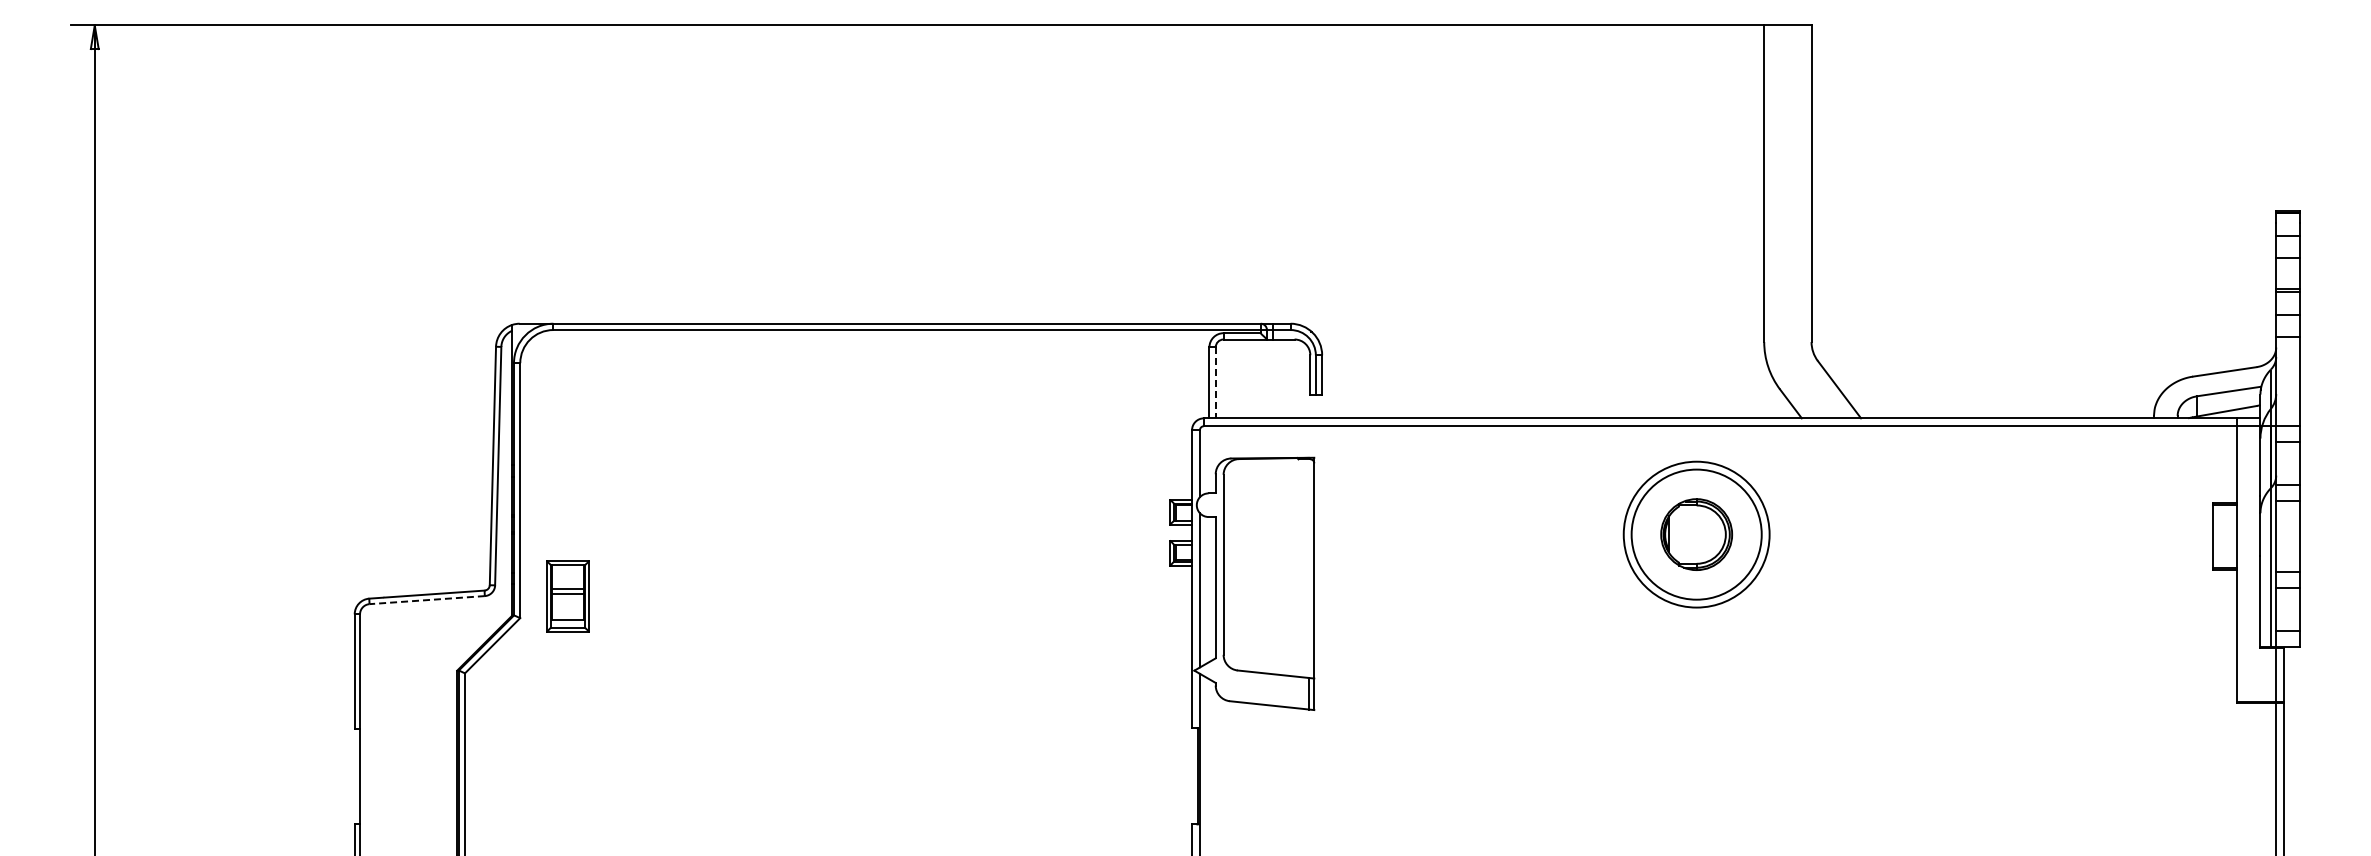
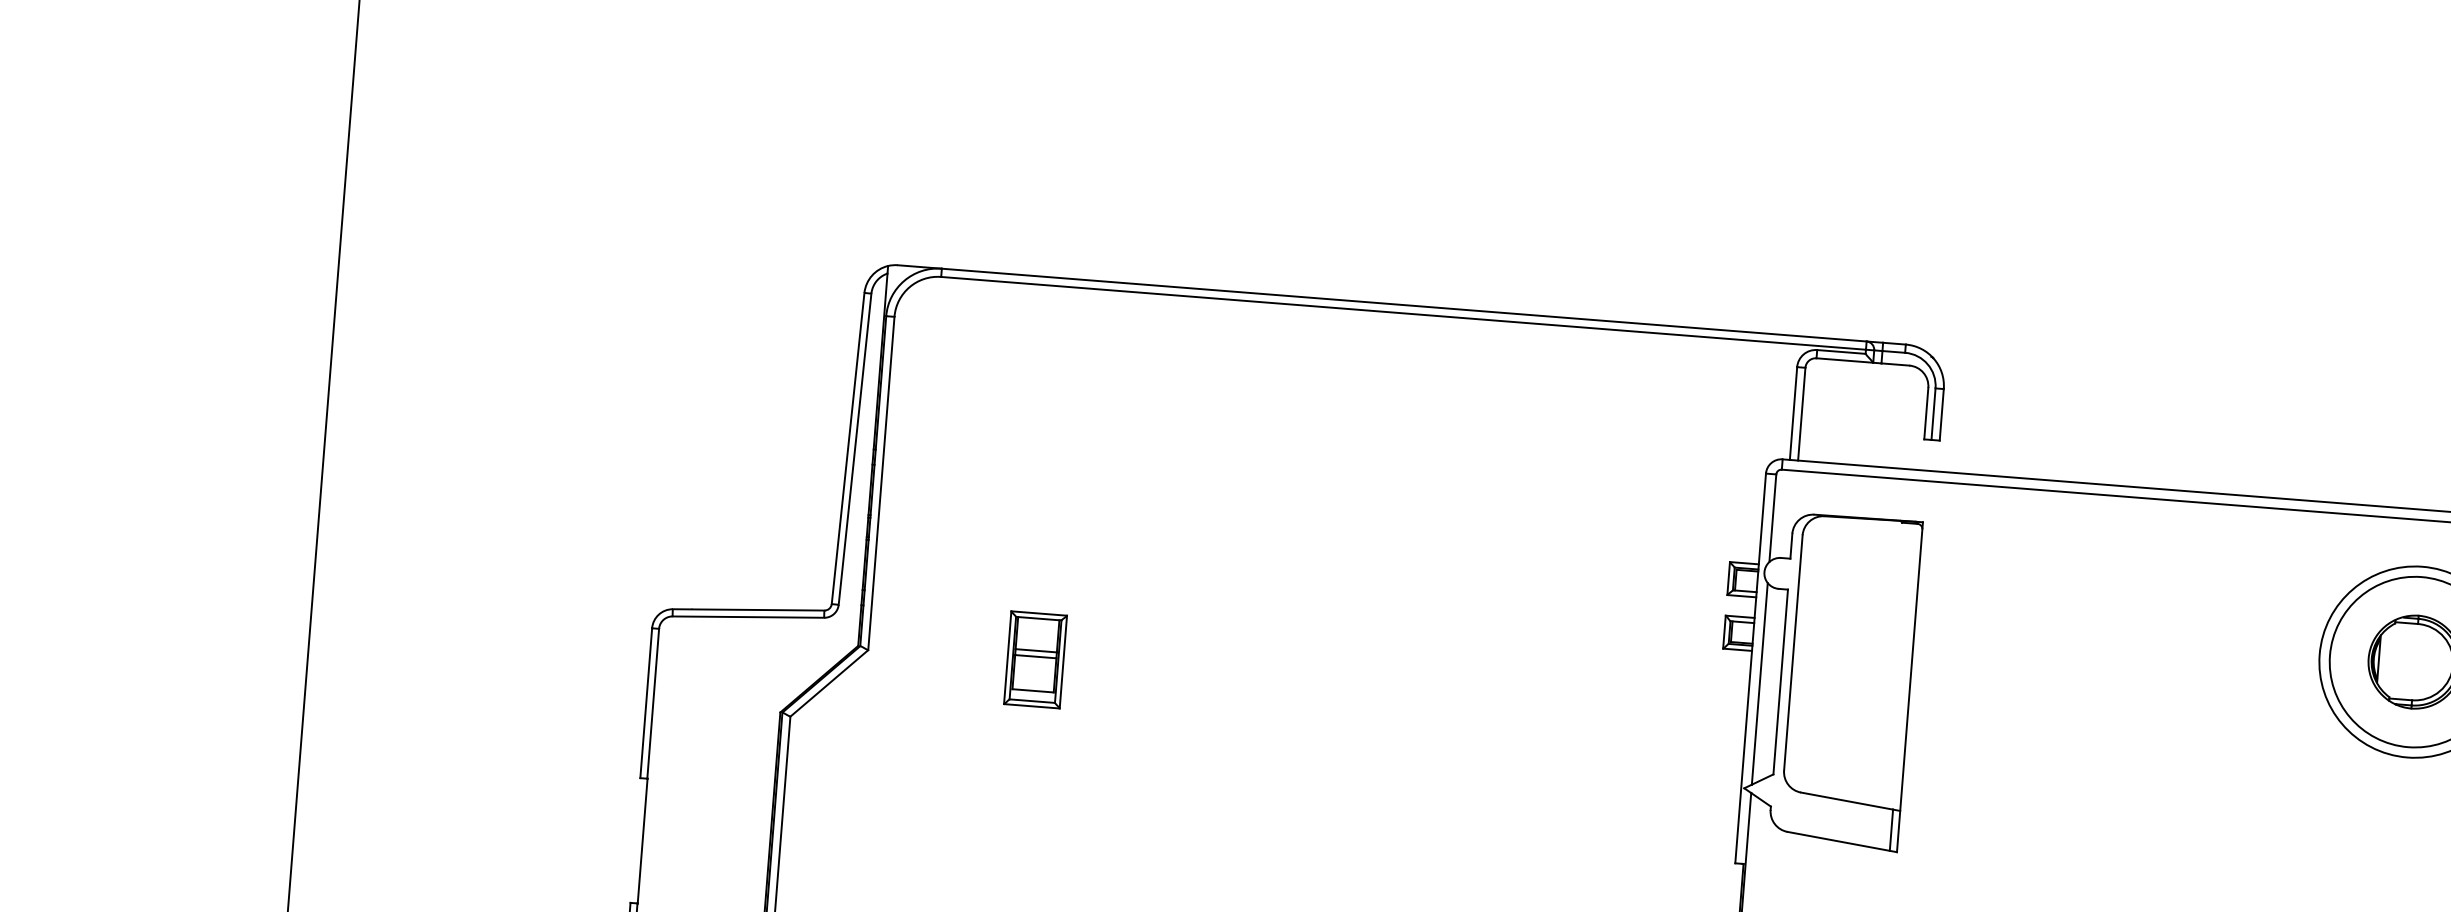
line: (1215, 383) -> (1801, 414), dashed -> solid
part: (567, 596) -> (1034, 659), moved
line: (427, 600) -> (748, 617), dashed -> solid

